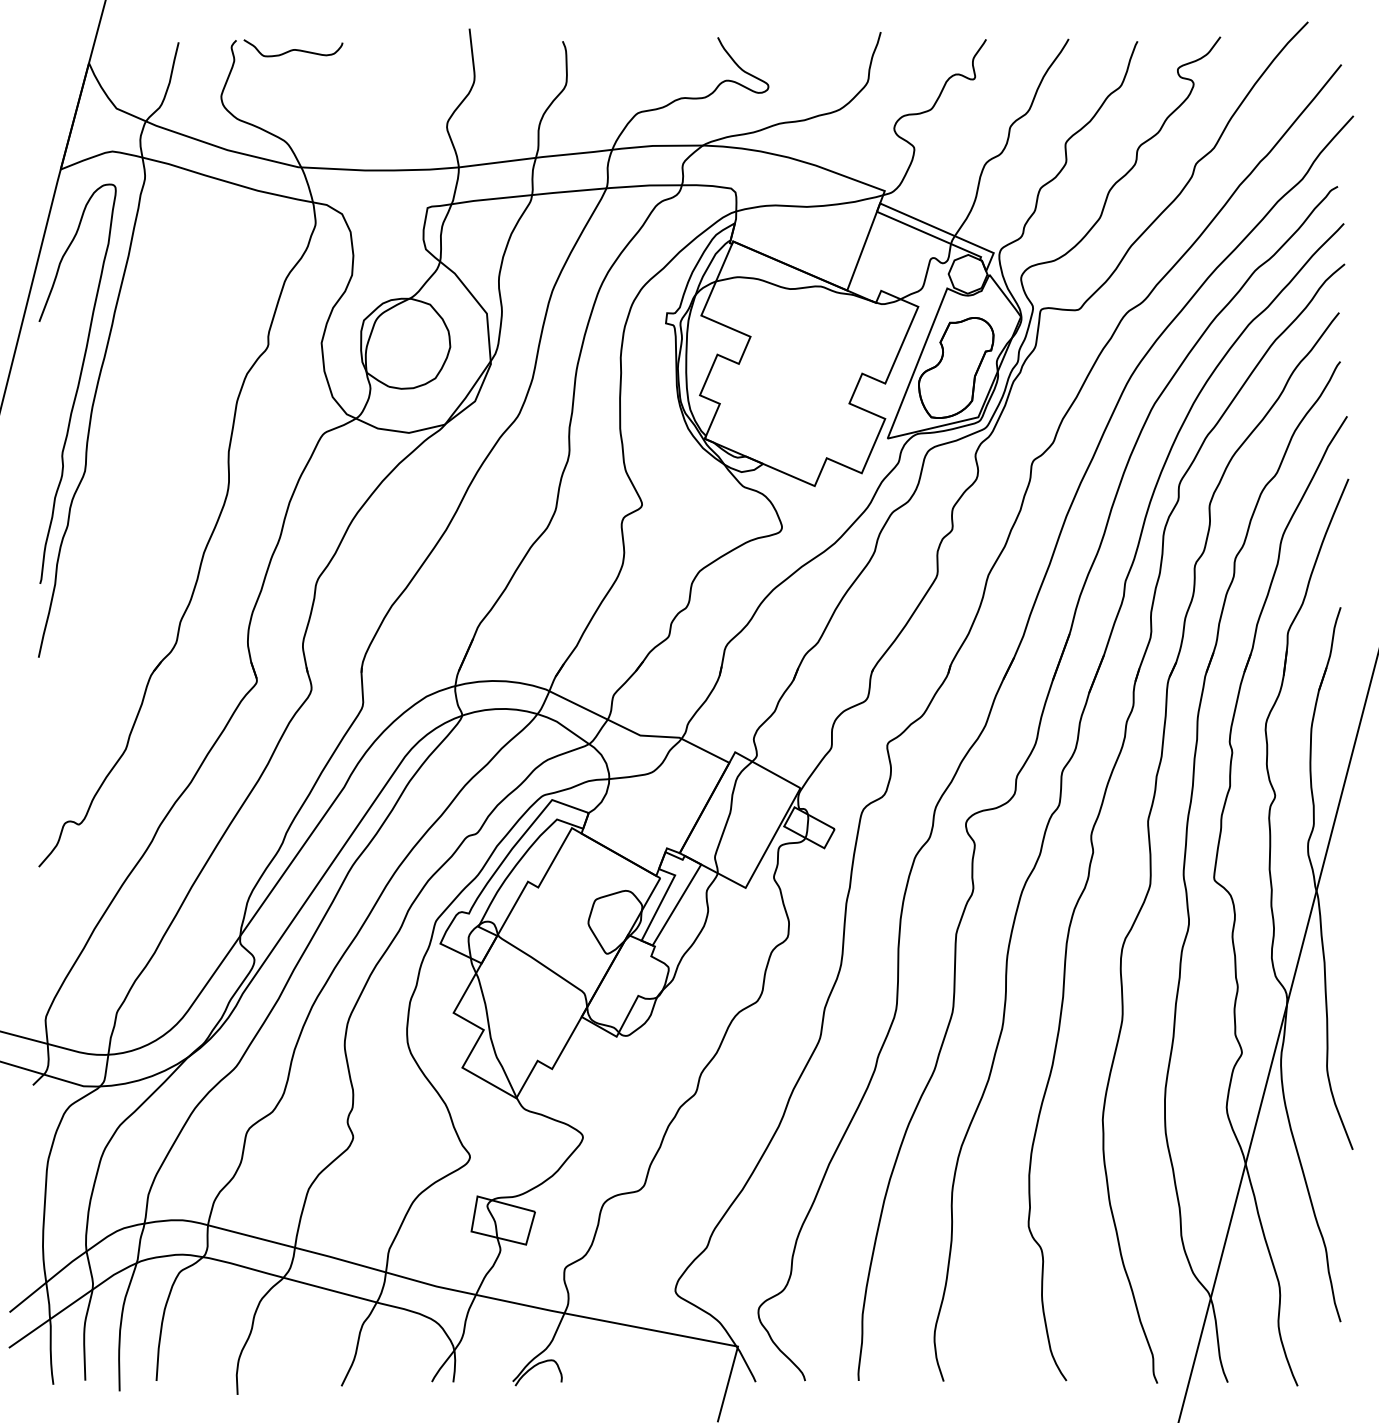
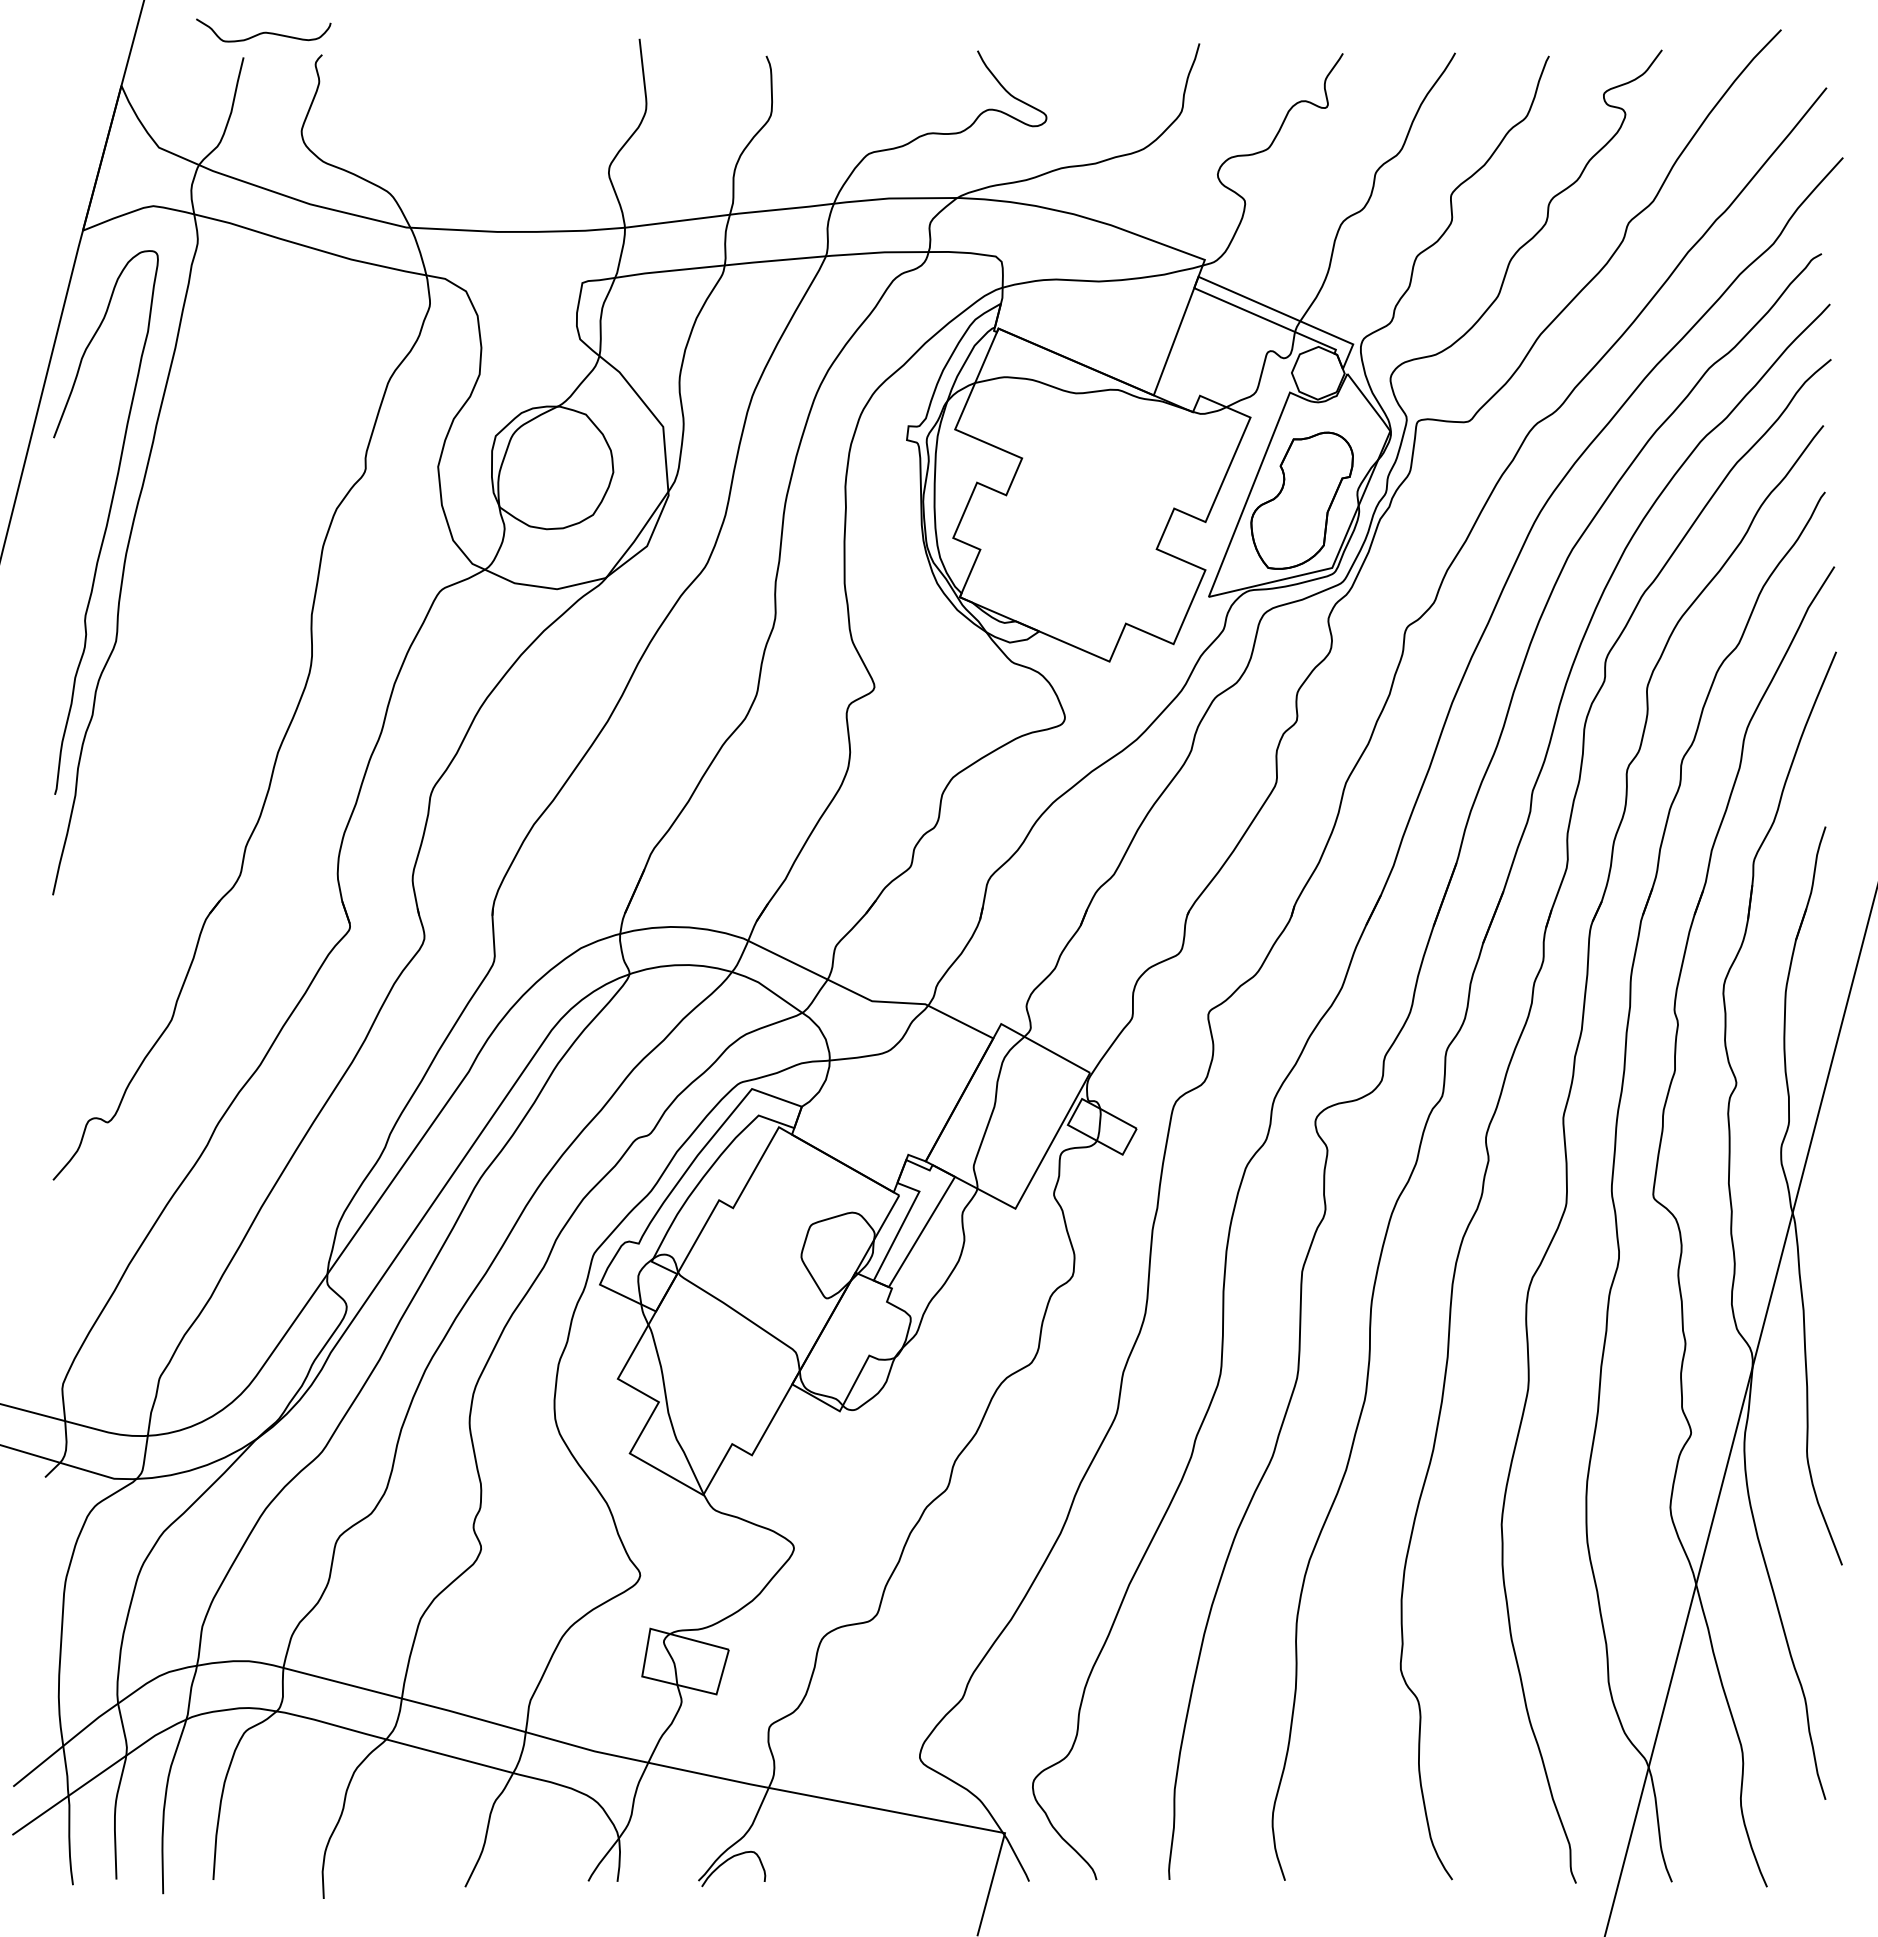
curve: (293, 48) -> (264, 31), moved

